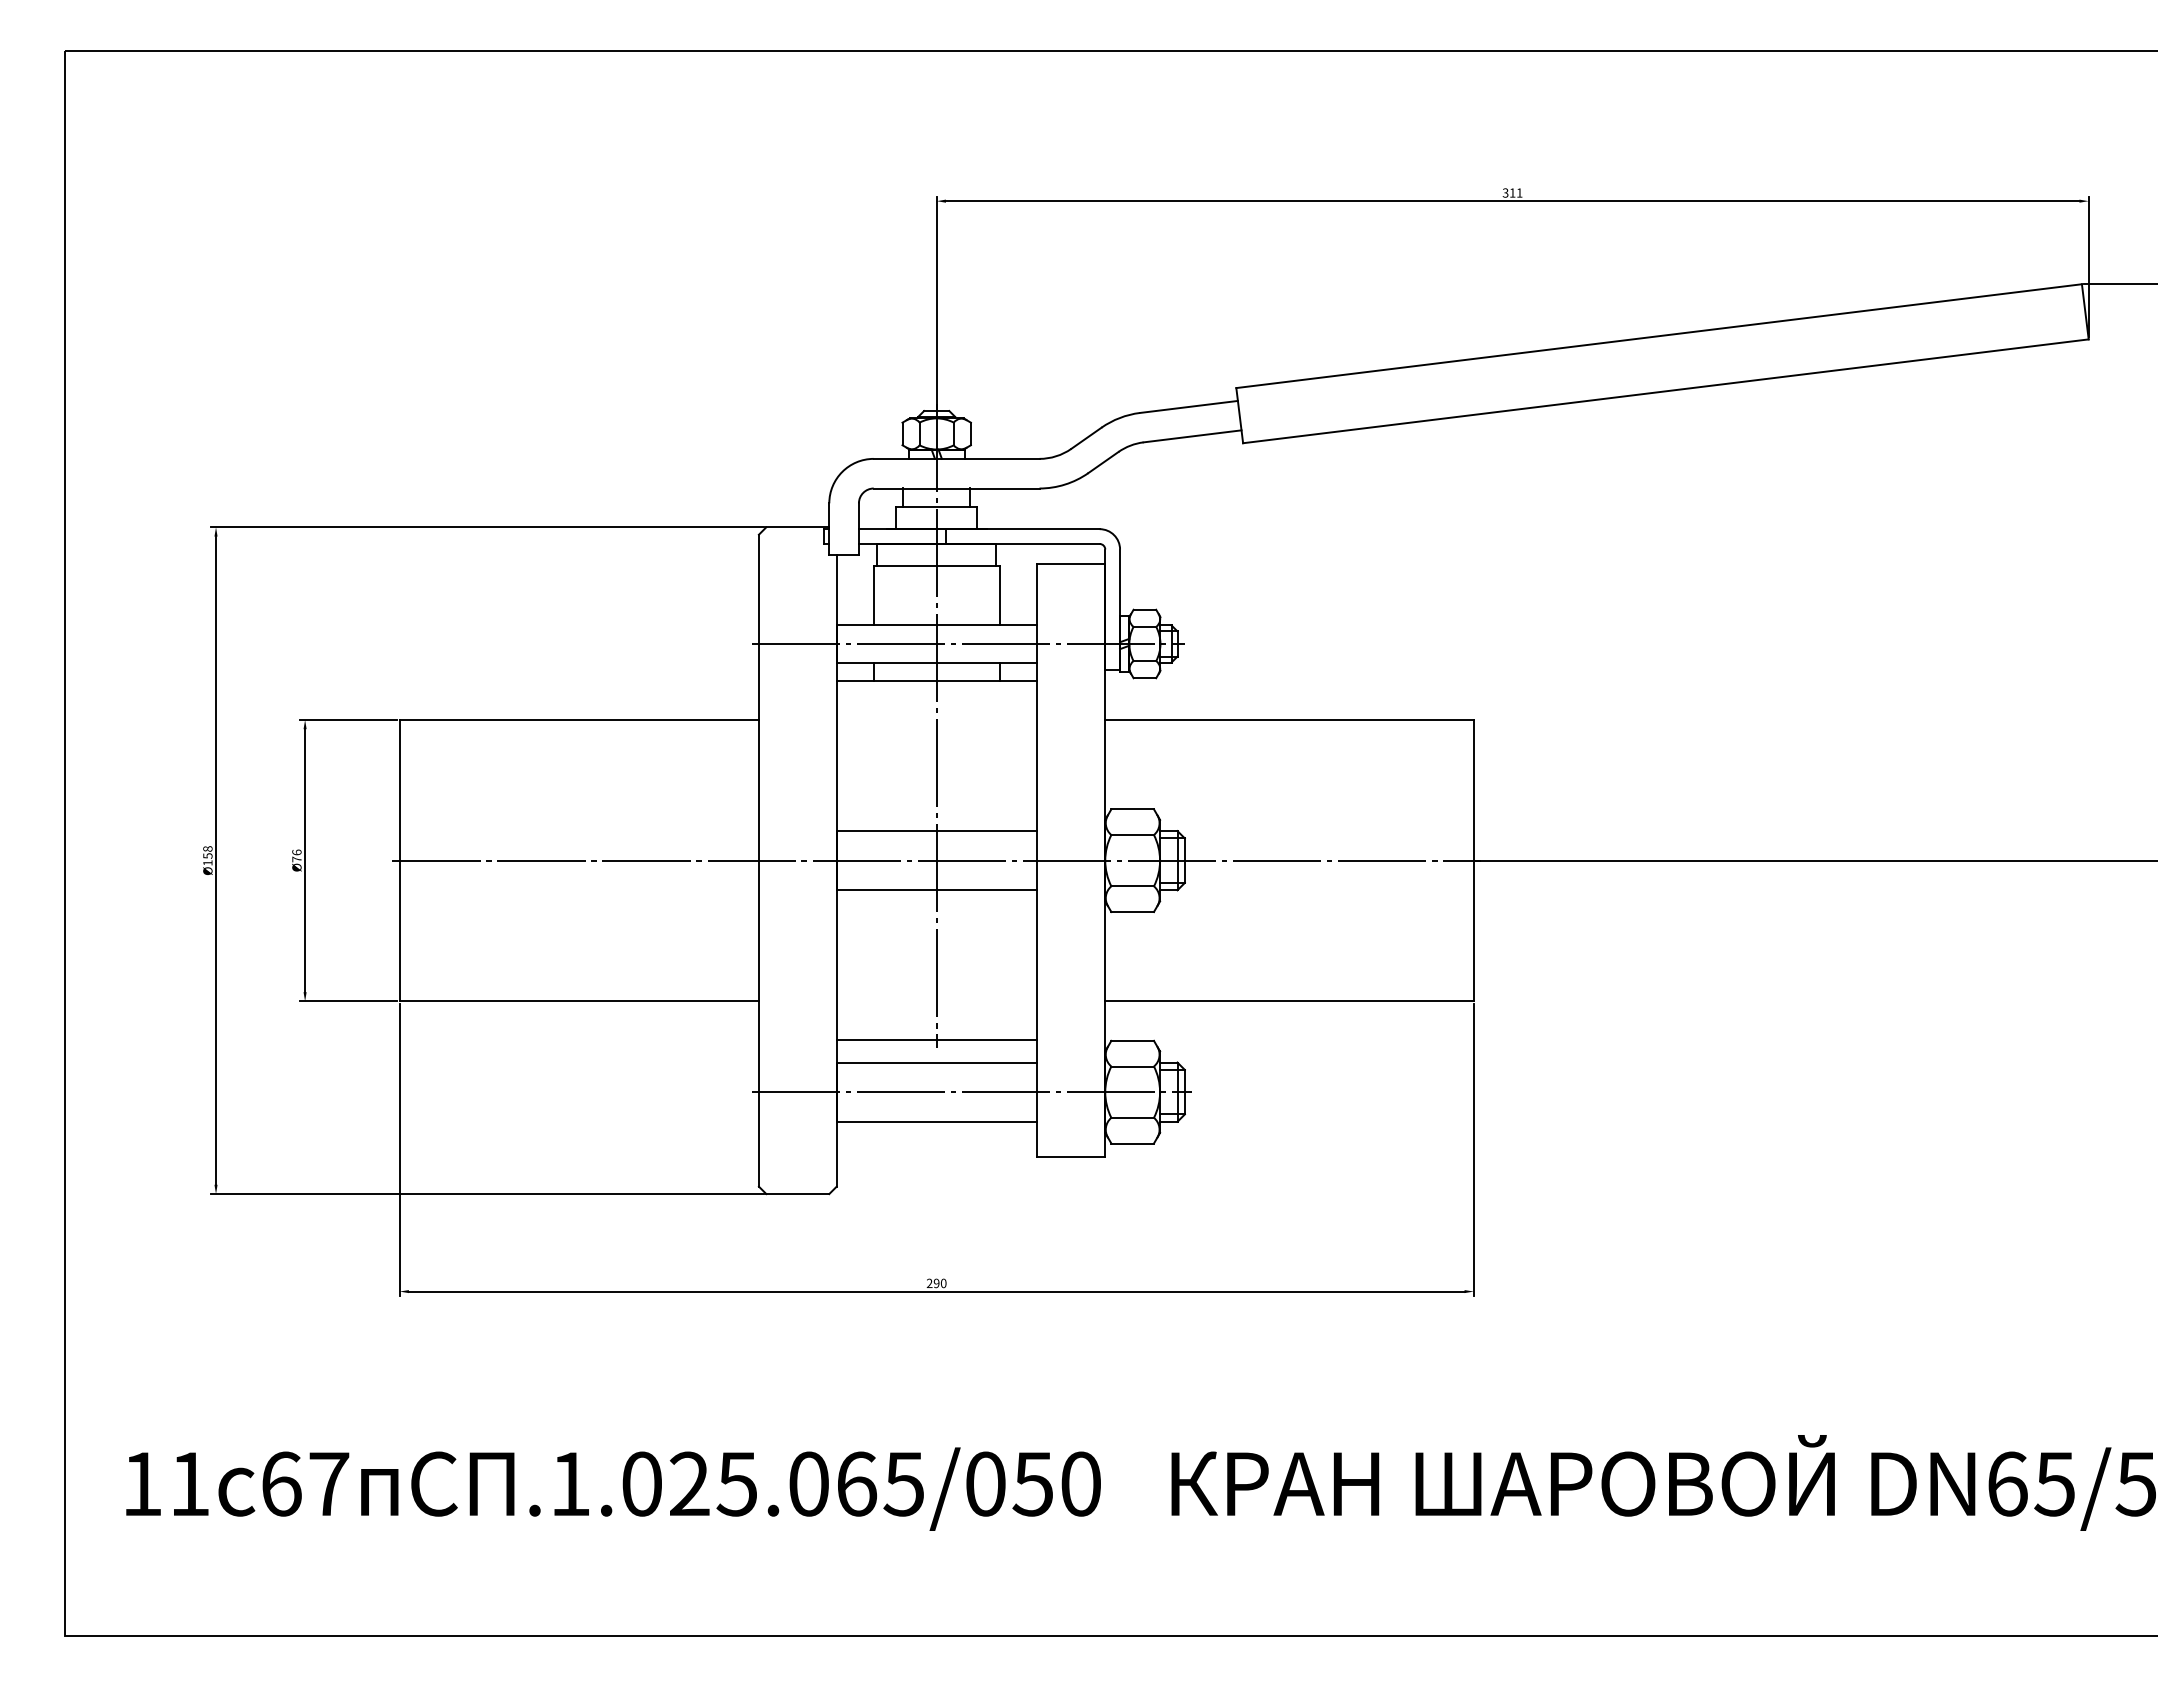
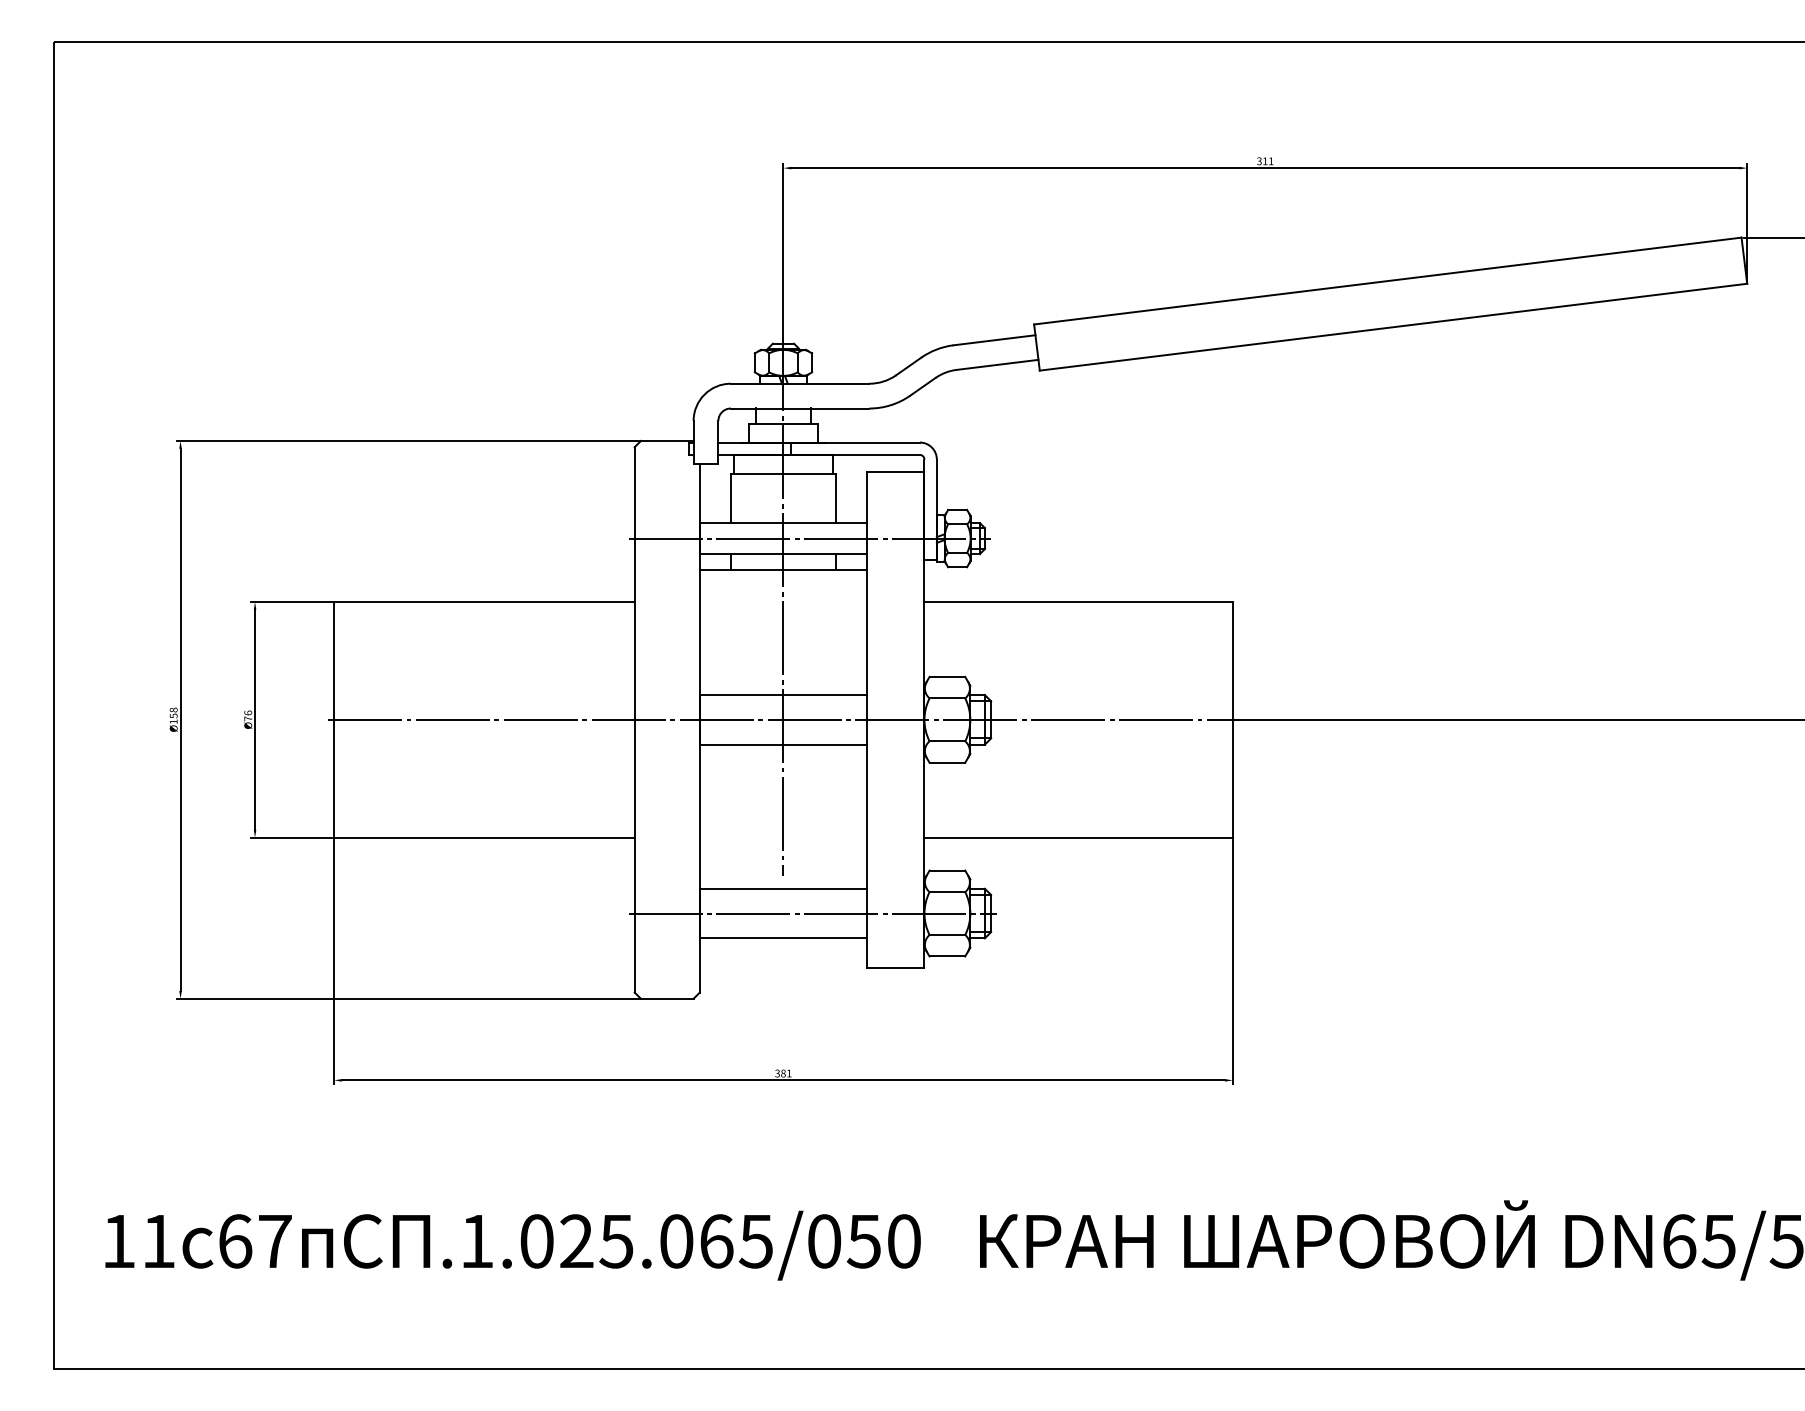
line: (936, 1040) -> (783, 870), removed
text: (936, 1283) -> (783, 1073), 290 -> 381

